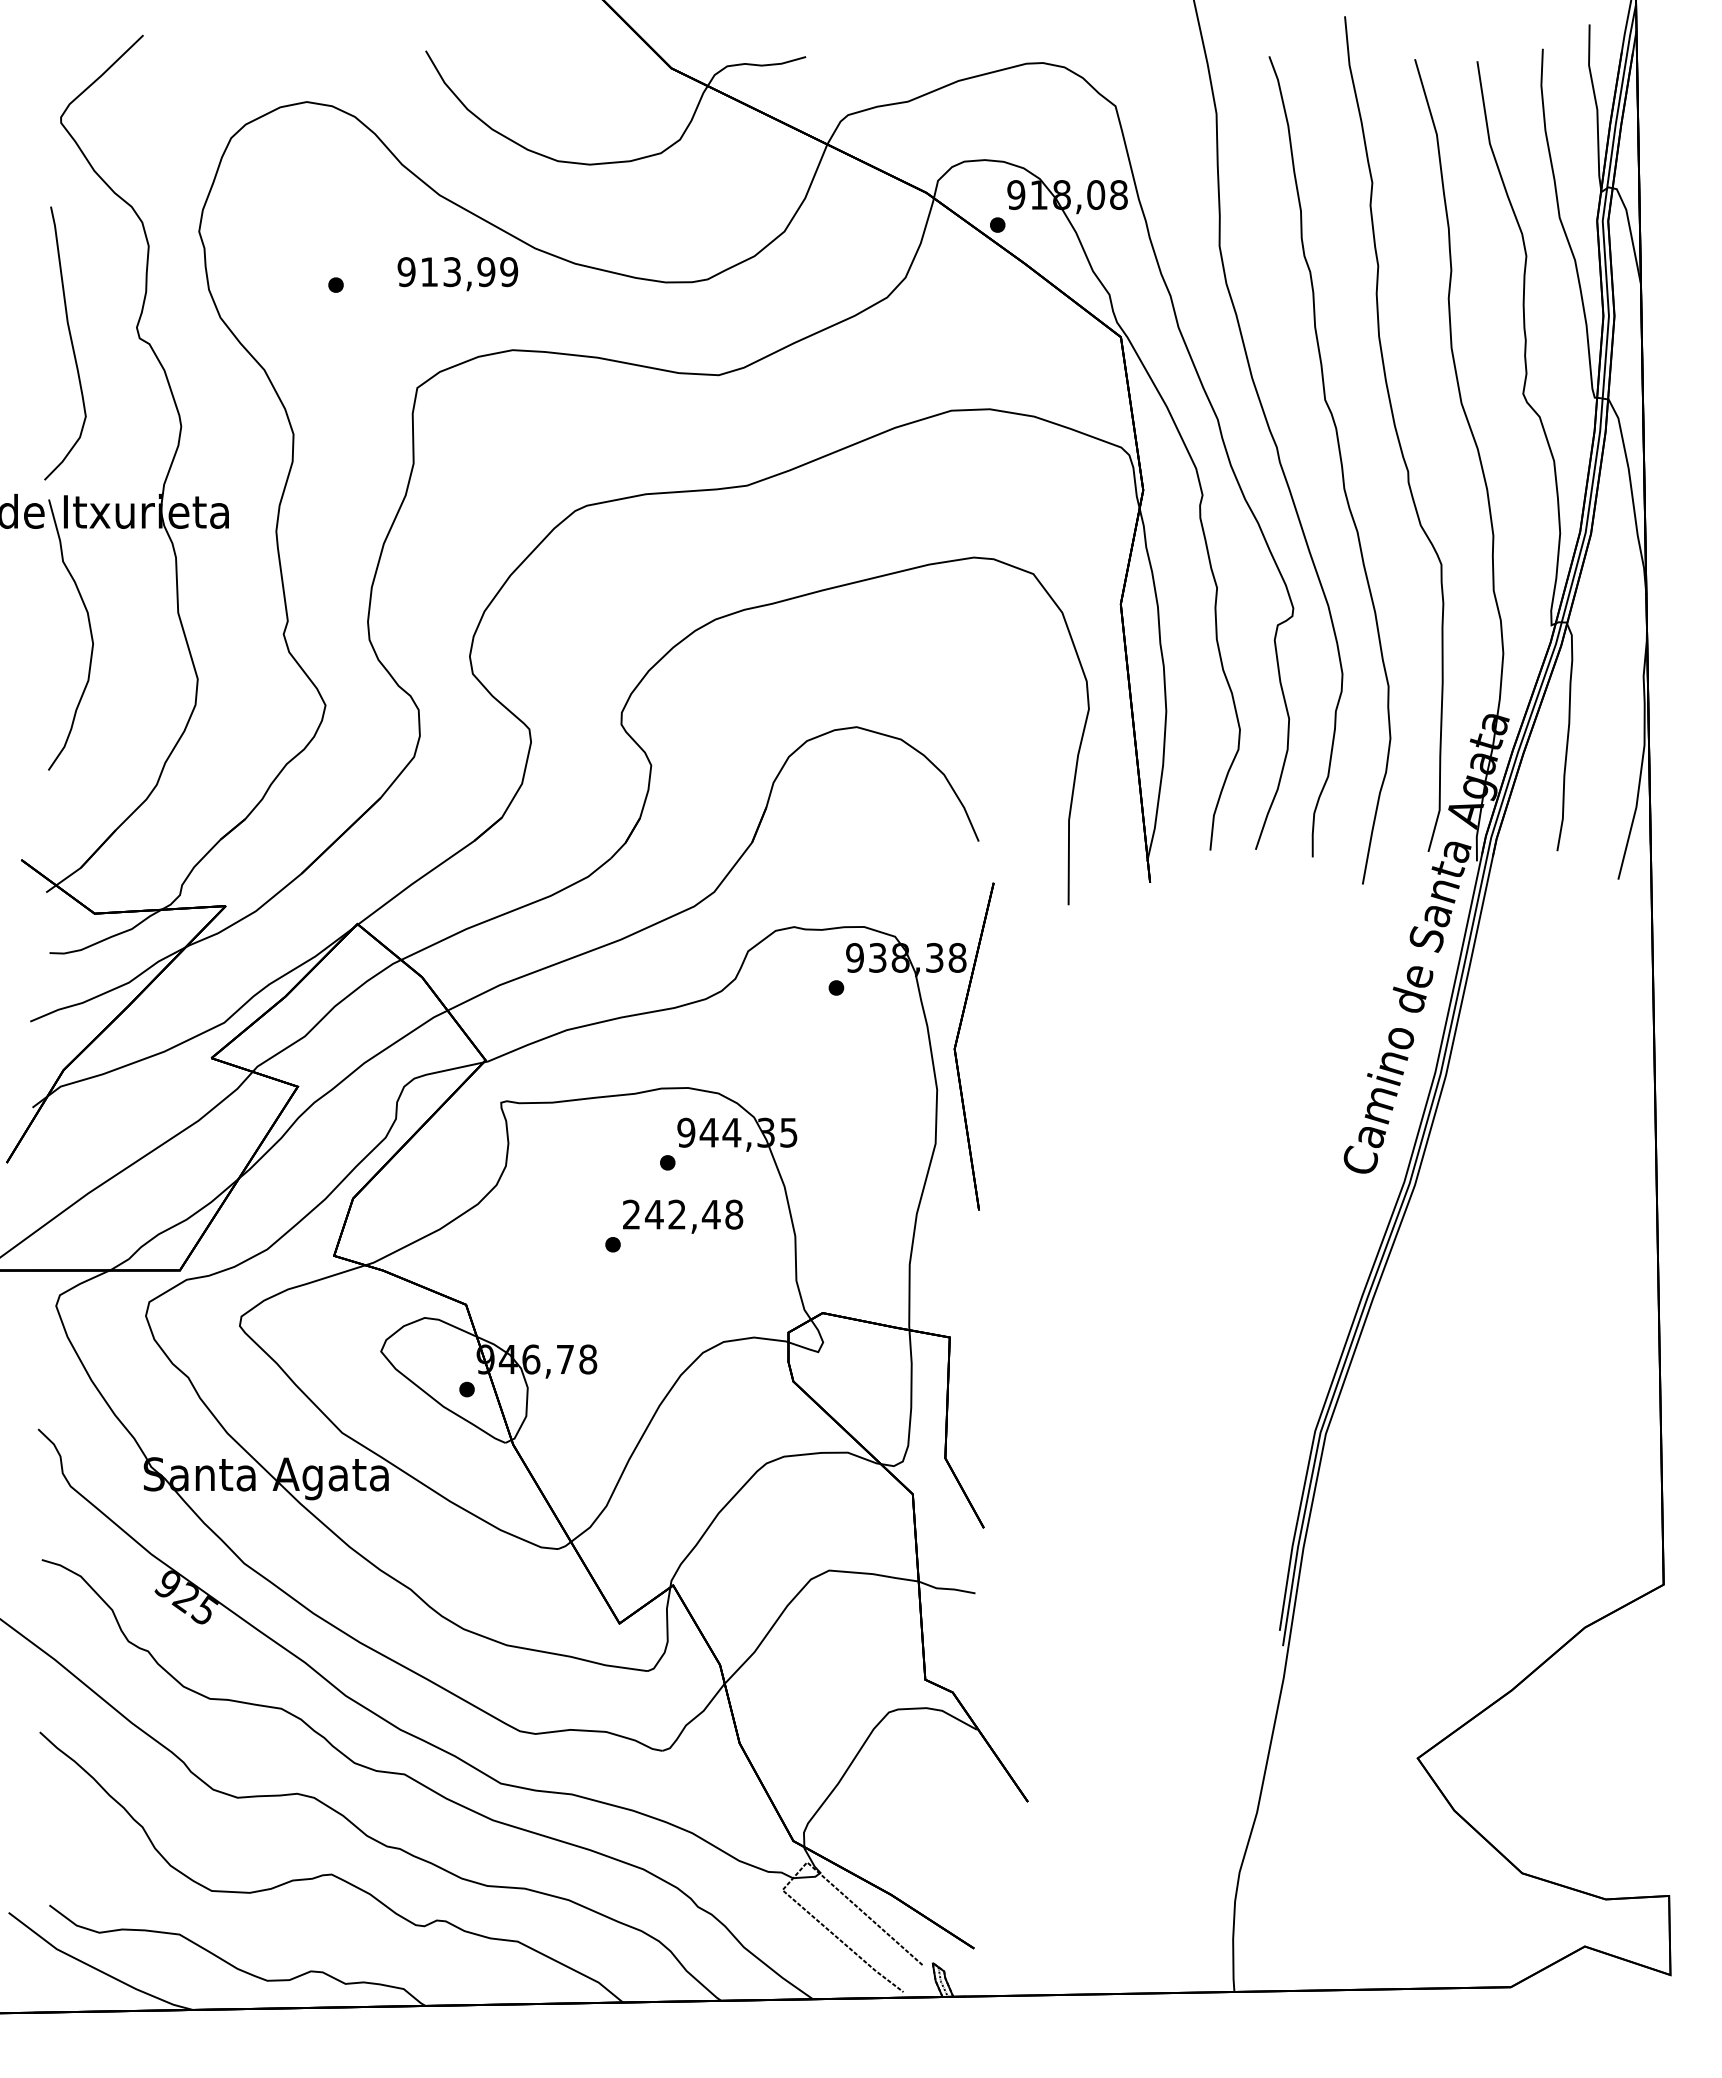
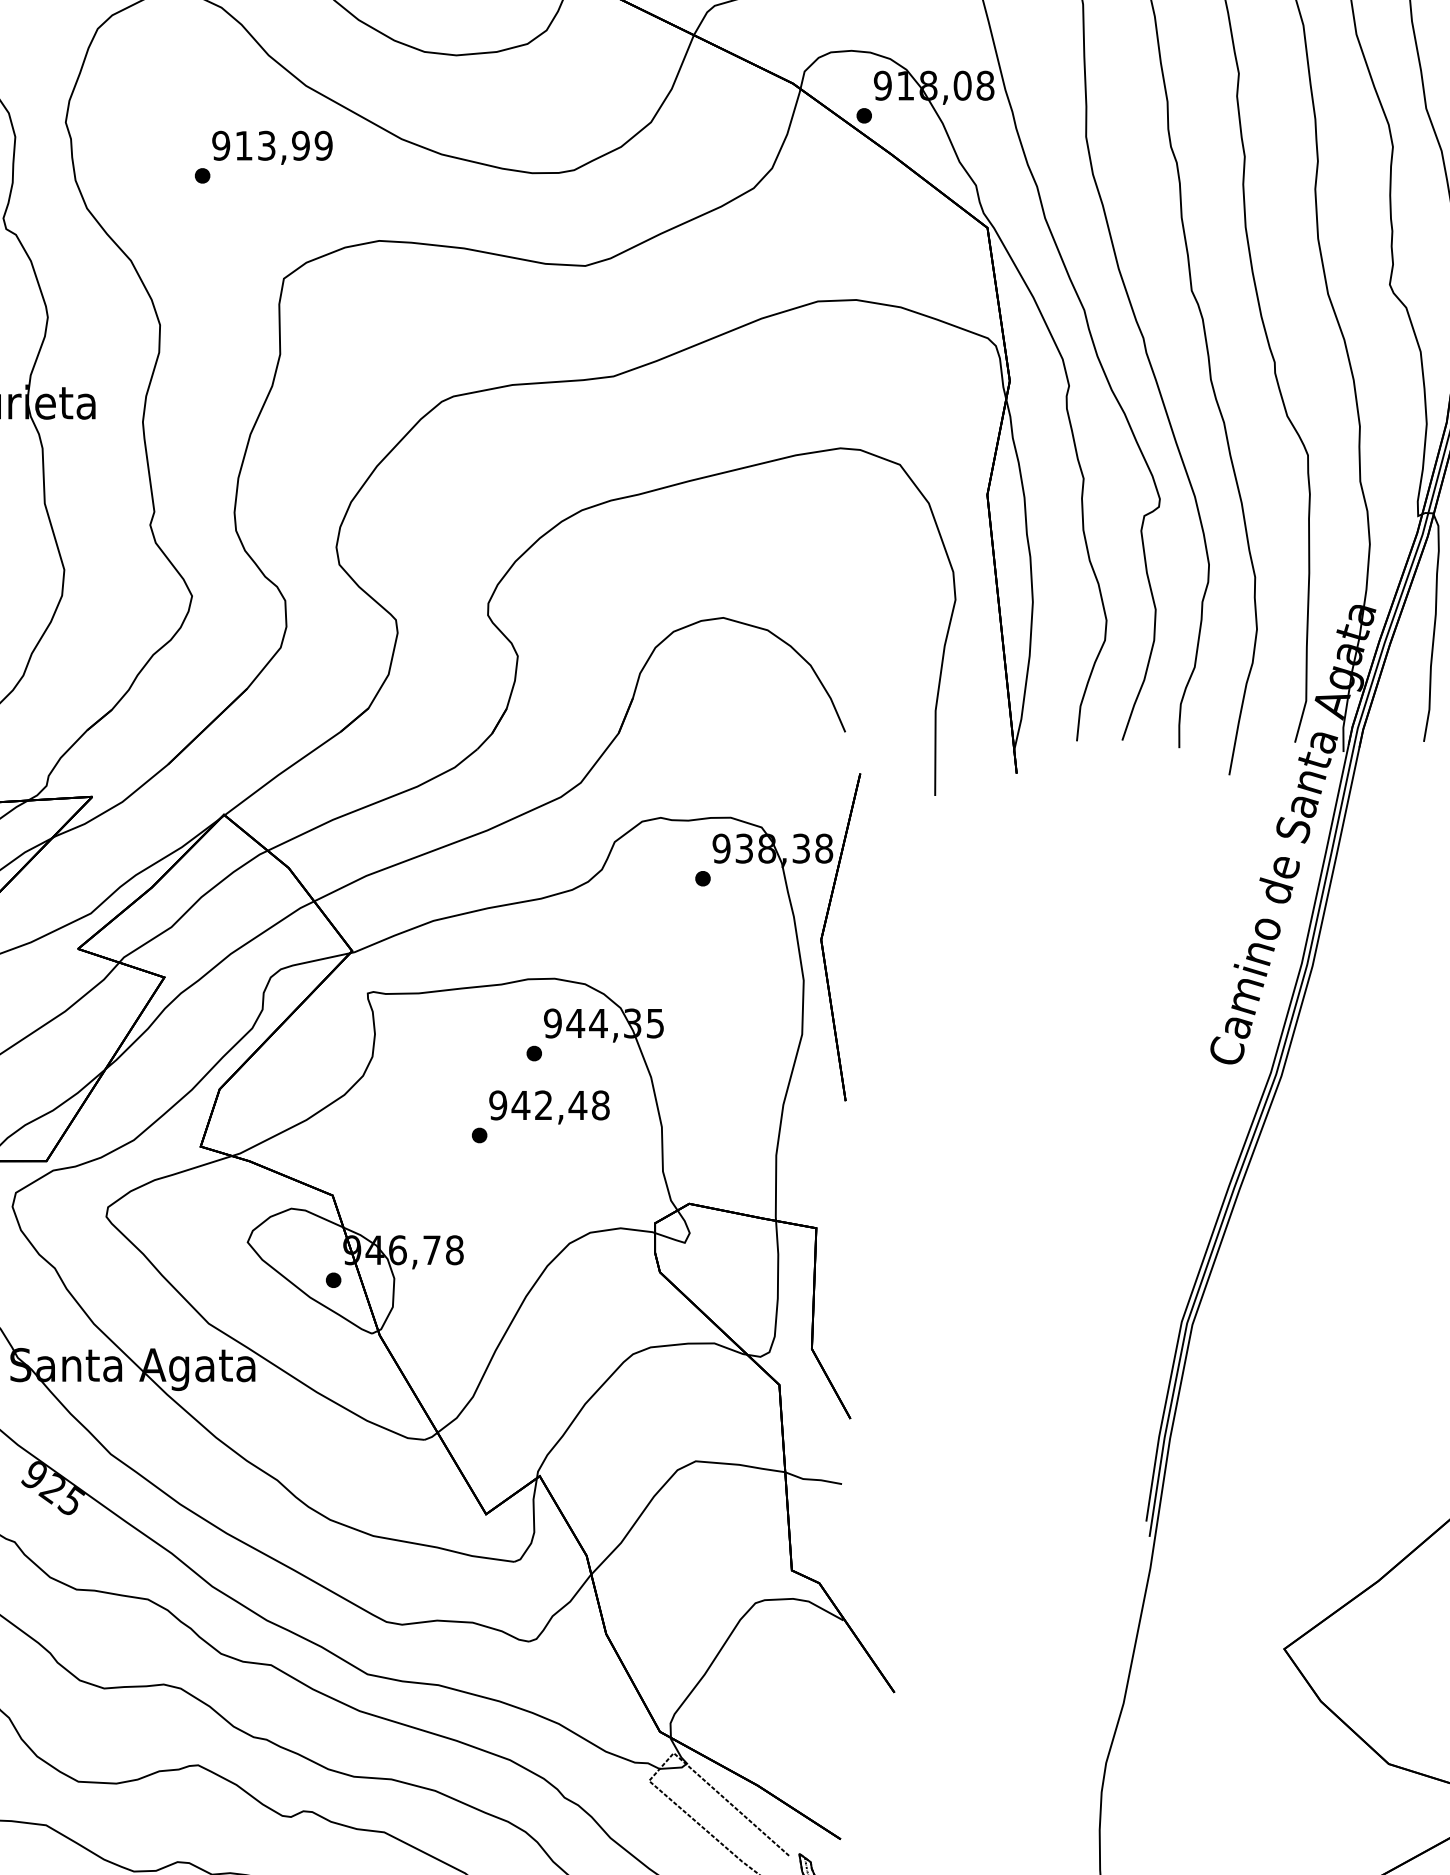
text: (457, 274) -> (272, 148), moved
text: (631, 1214) -> (498, 1105), 242,48 -> 942,48

